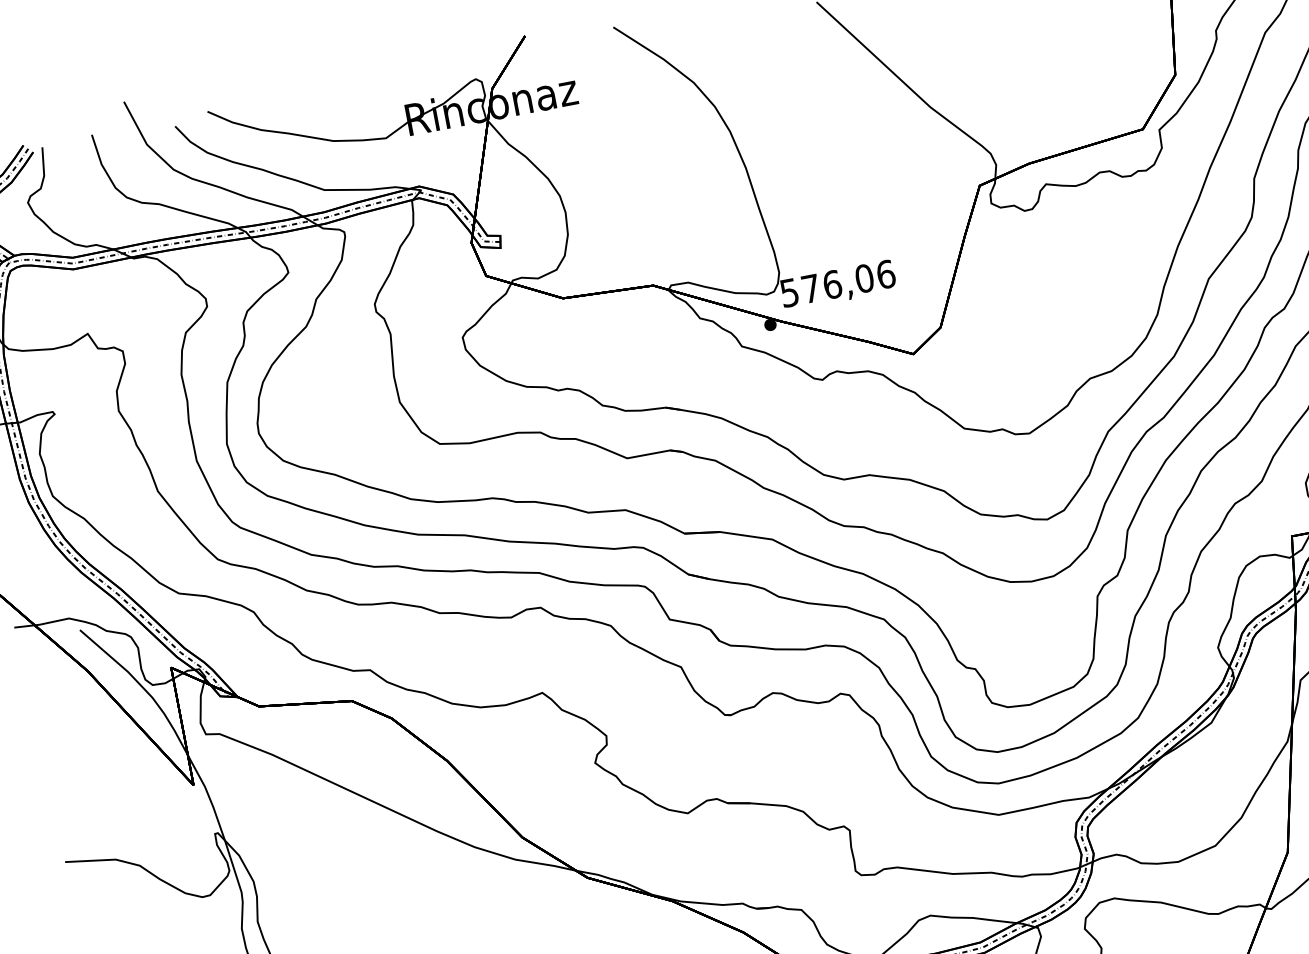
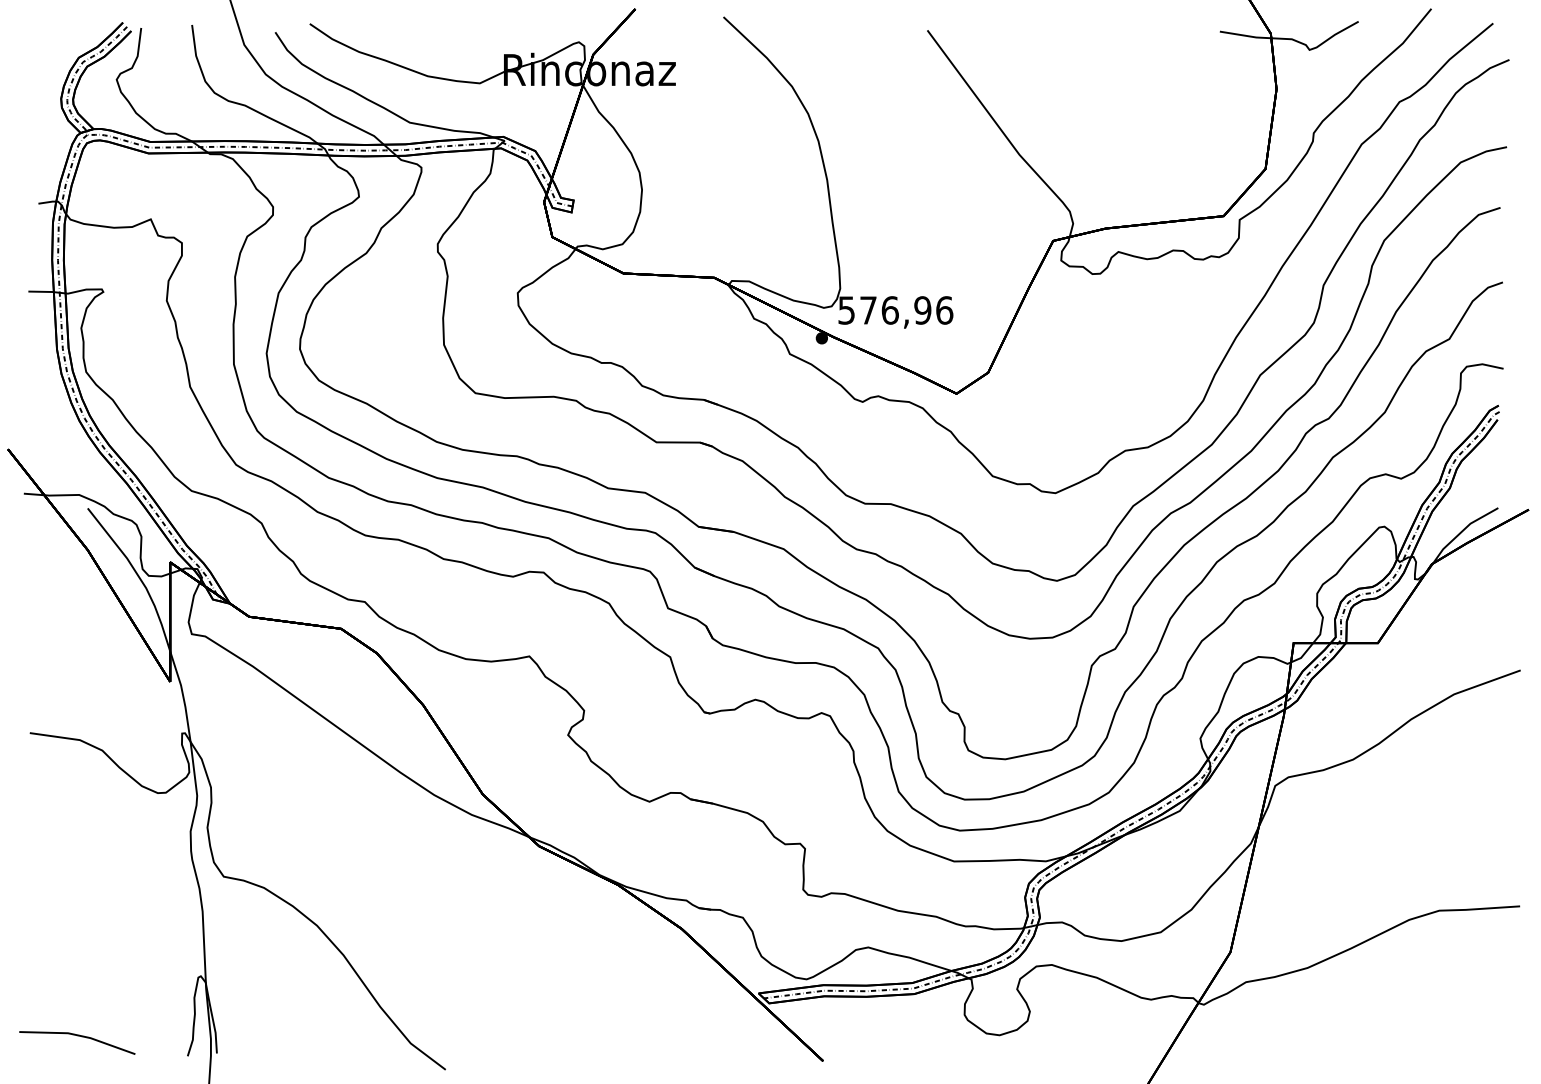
text: (864, 278) -> (922, 310), 576,06 -> 576,96

